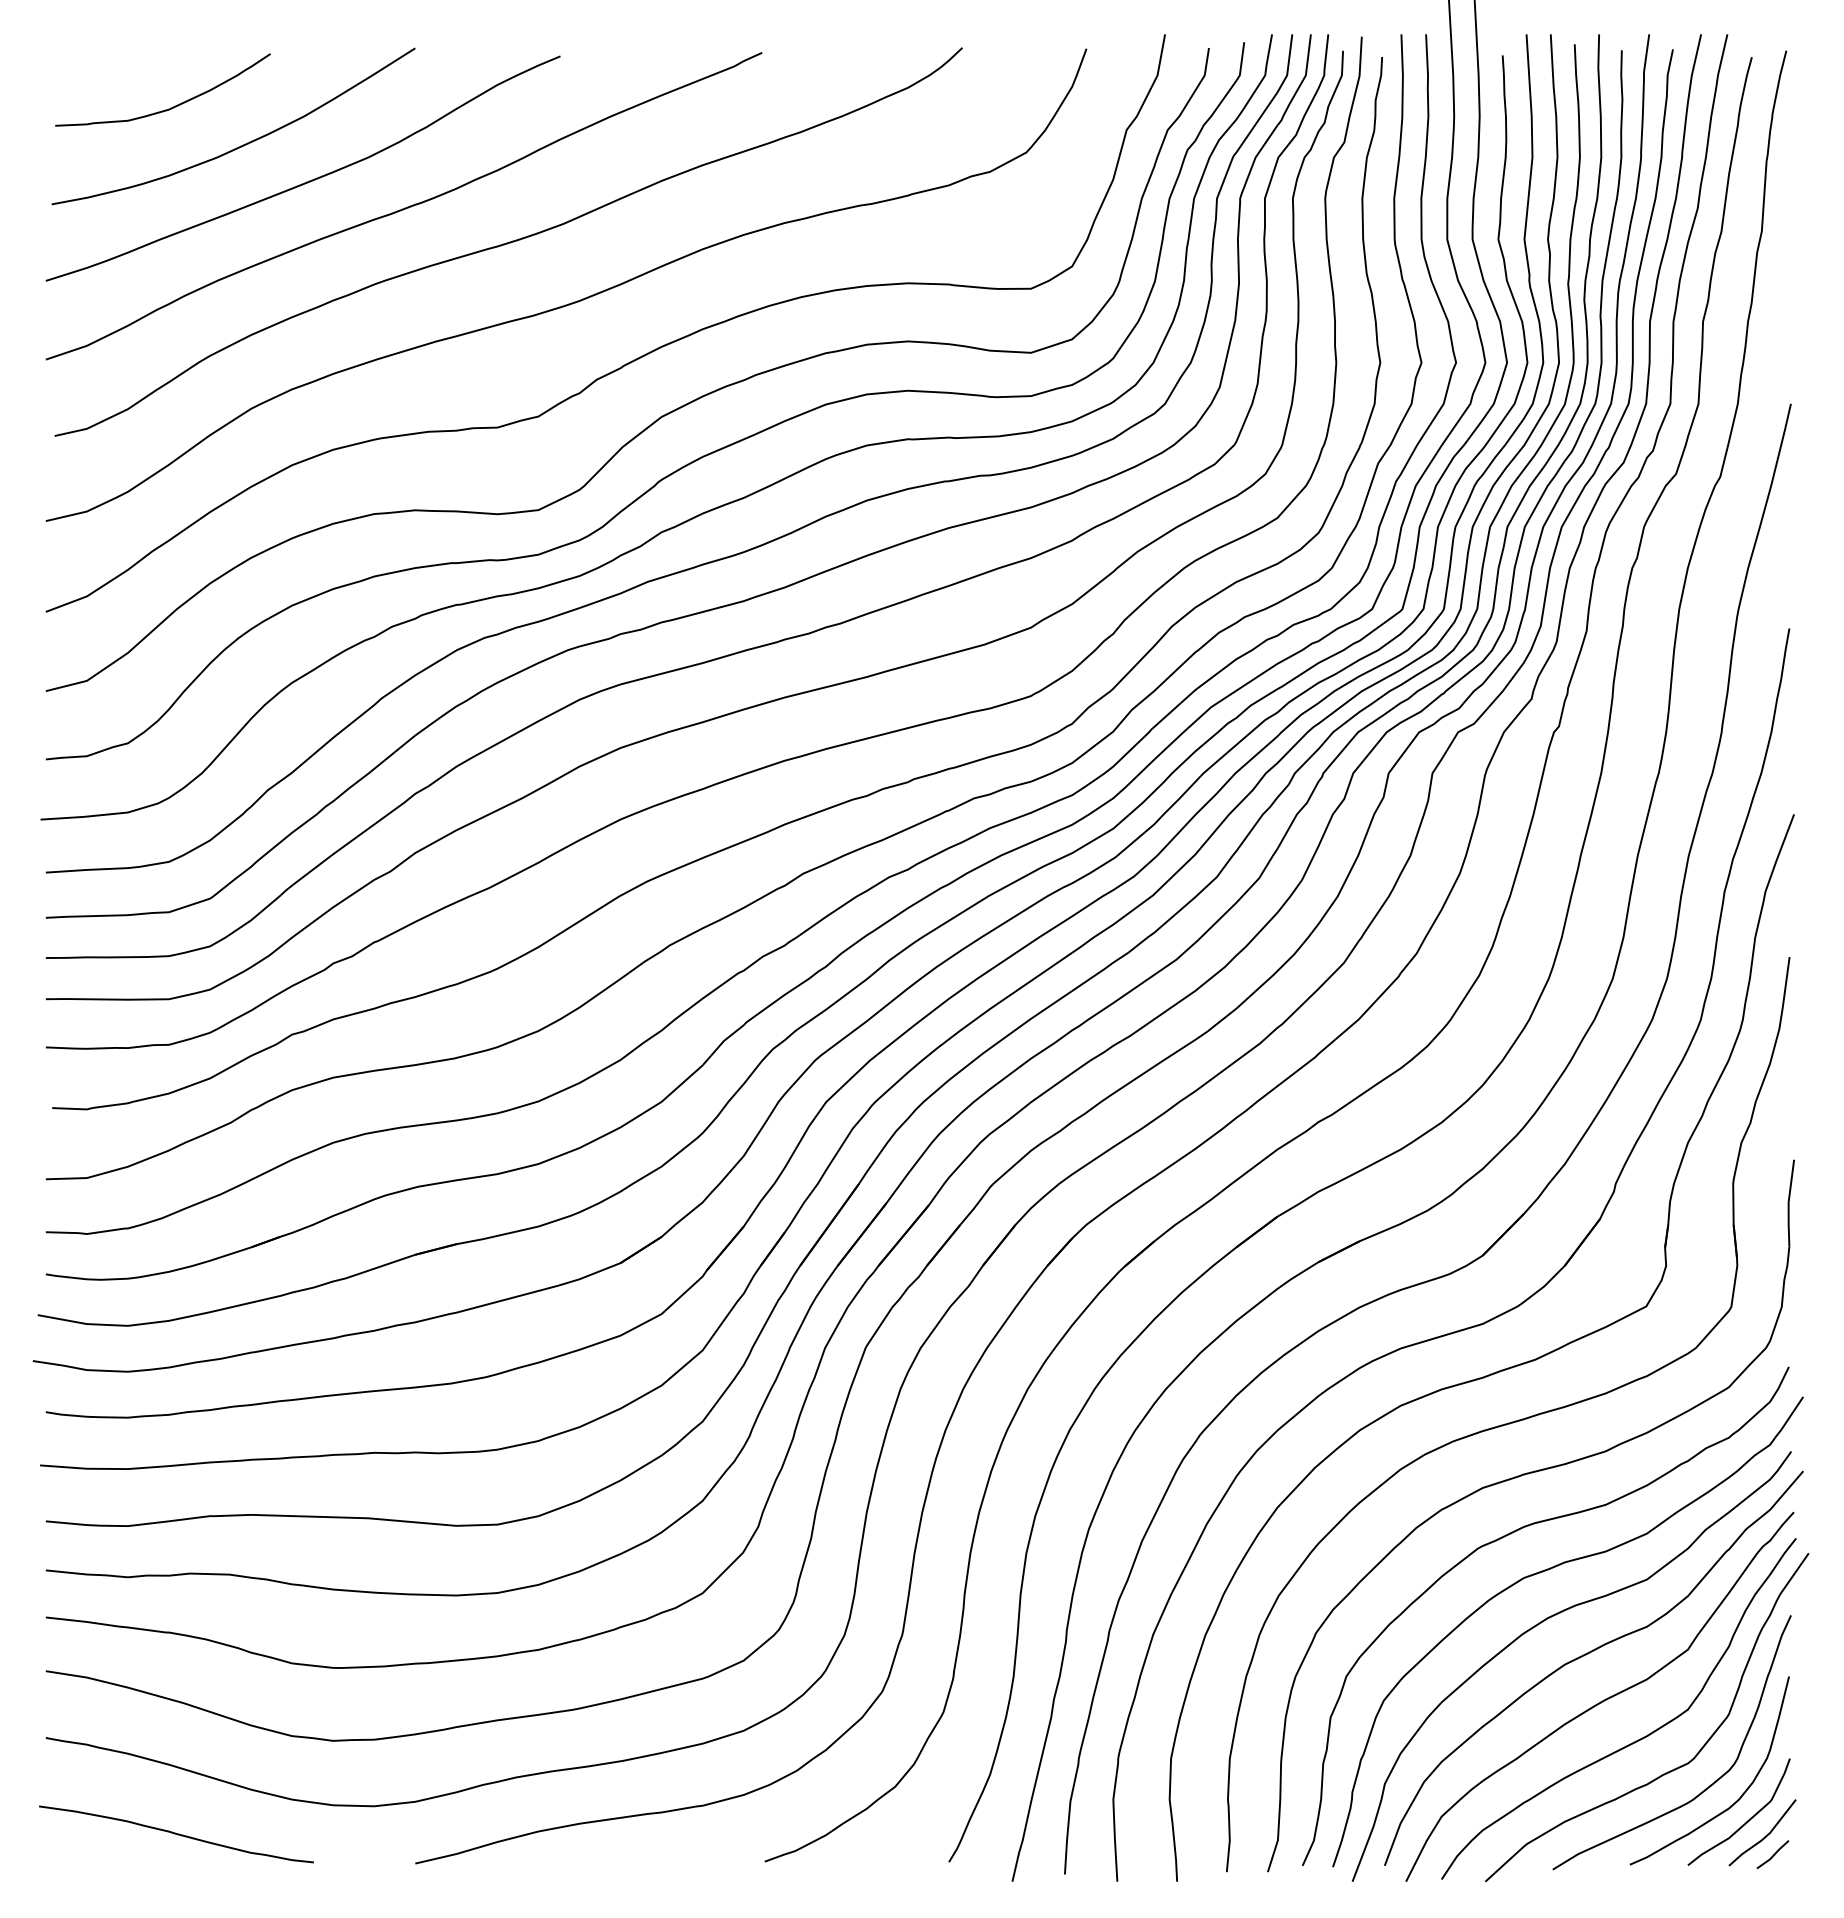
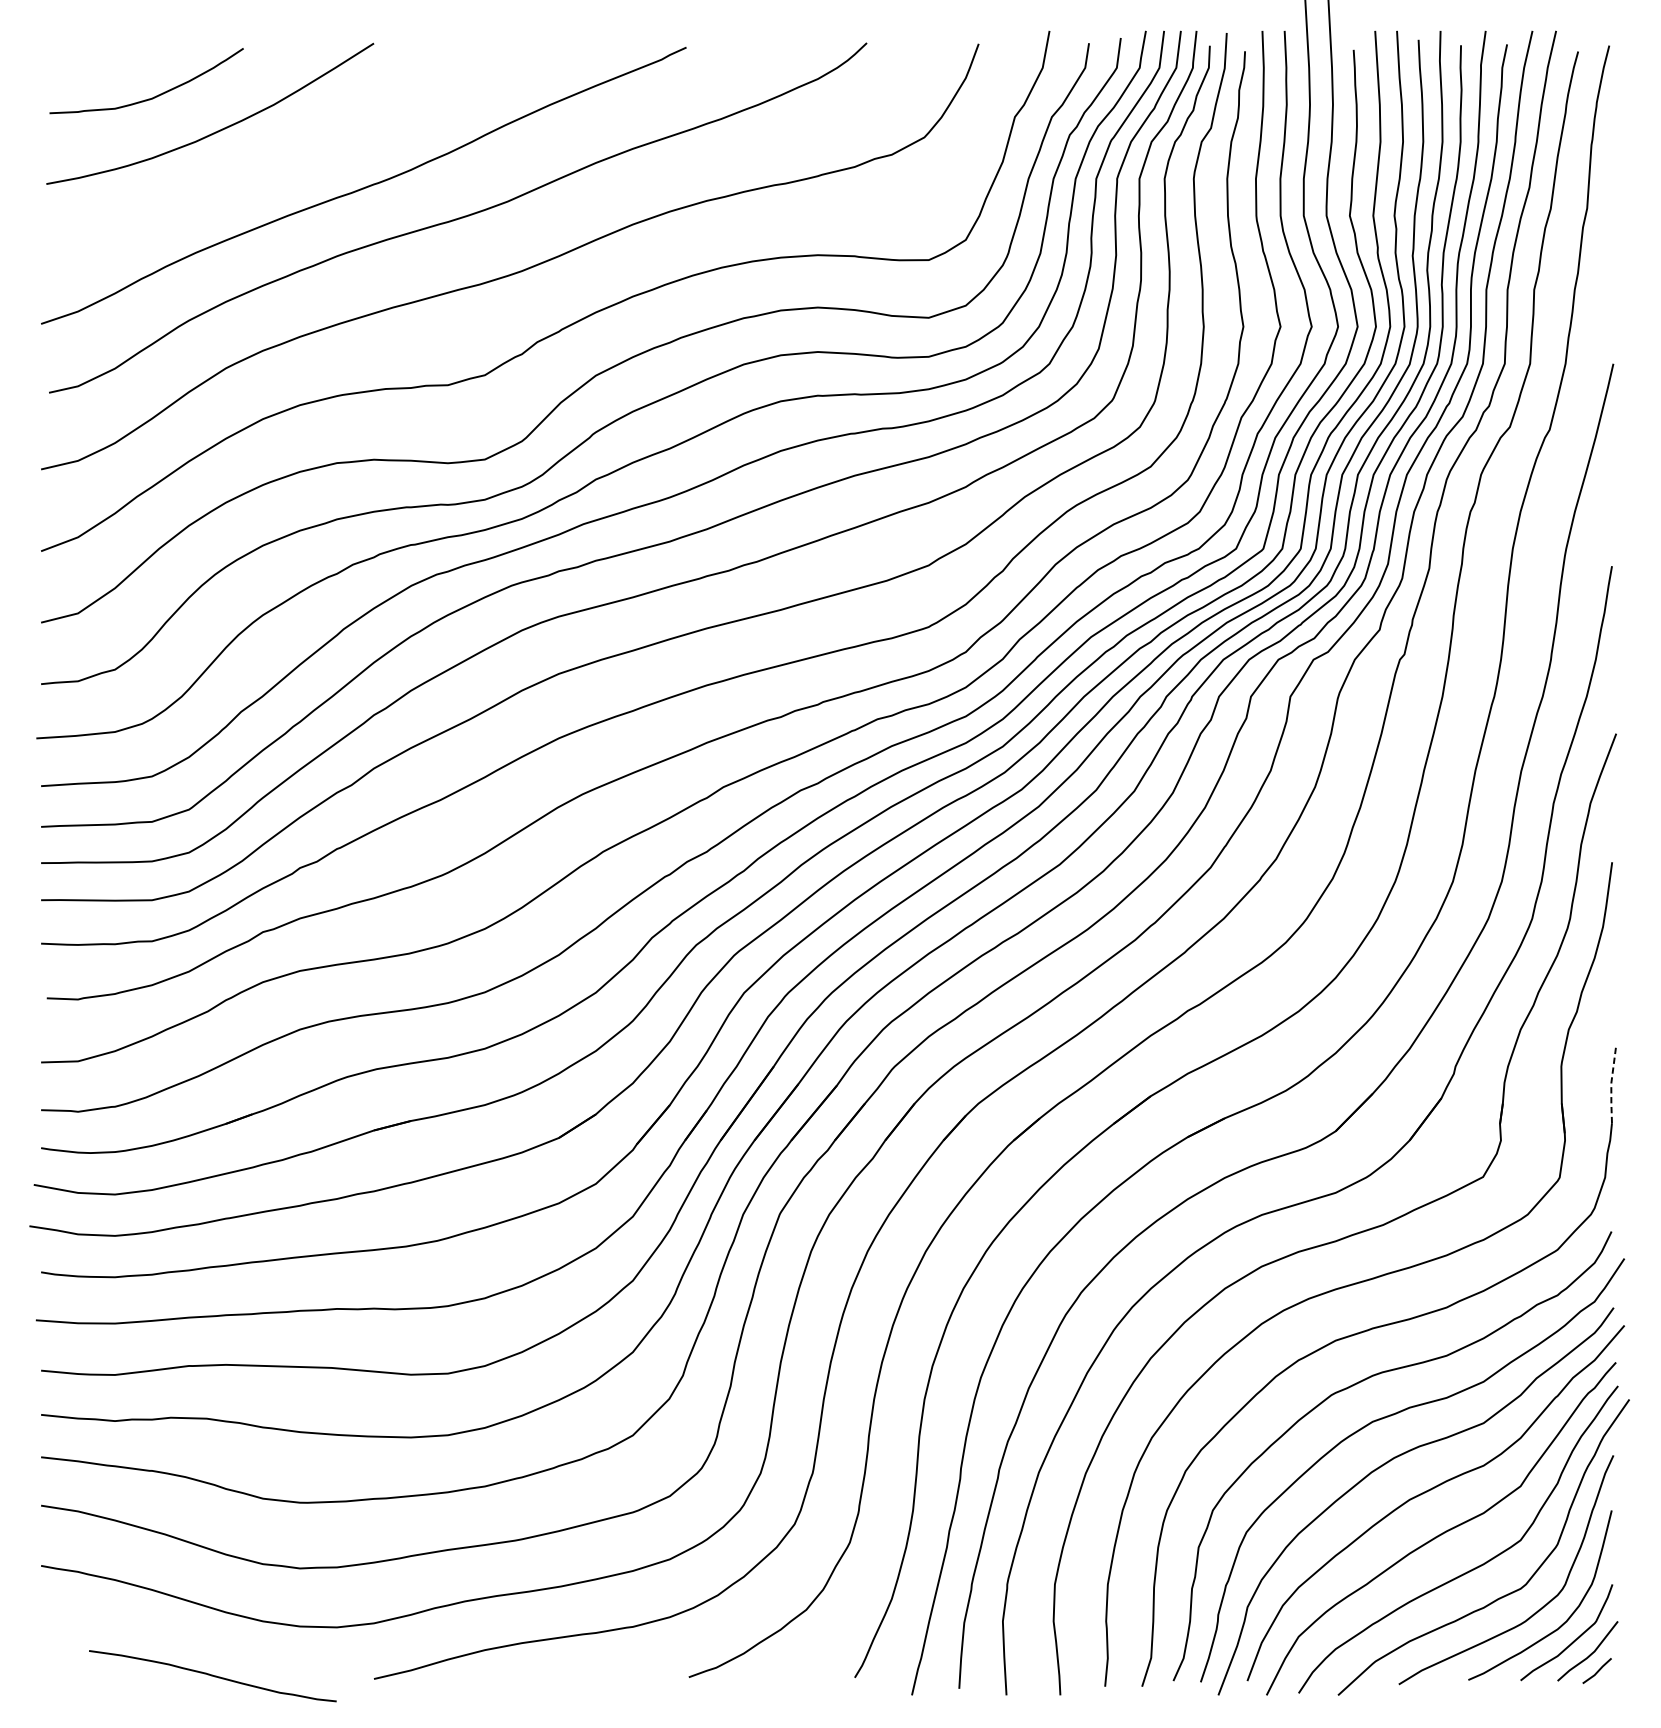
curve: (306, 181) -> (275, 163), removed
line: (1788, 1203) -> (1611, 1084), solid -> dashed
curve: (176, 1834) -> (212, 1676), moved

